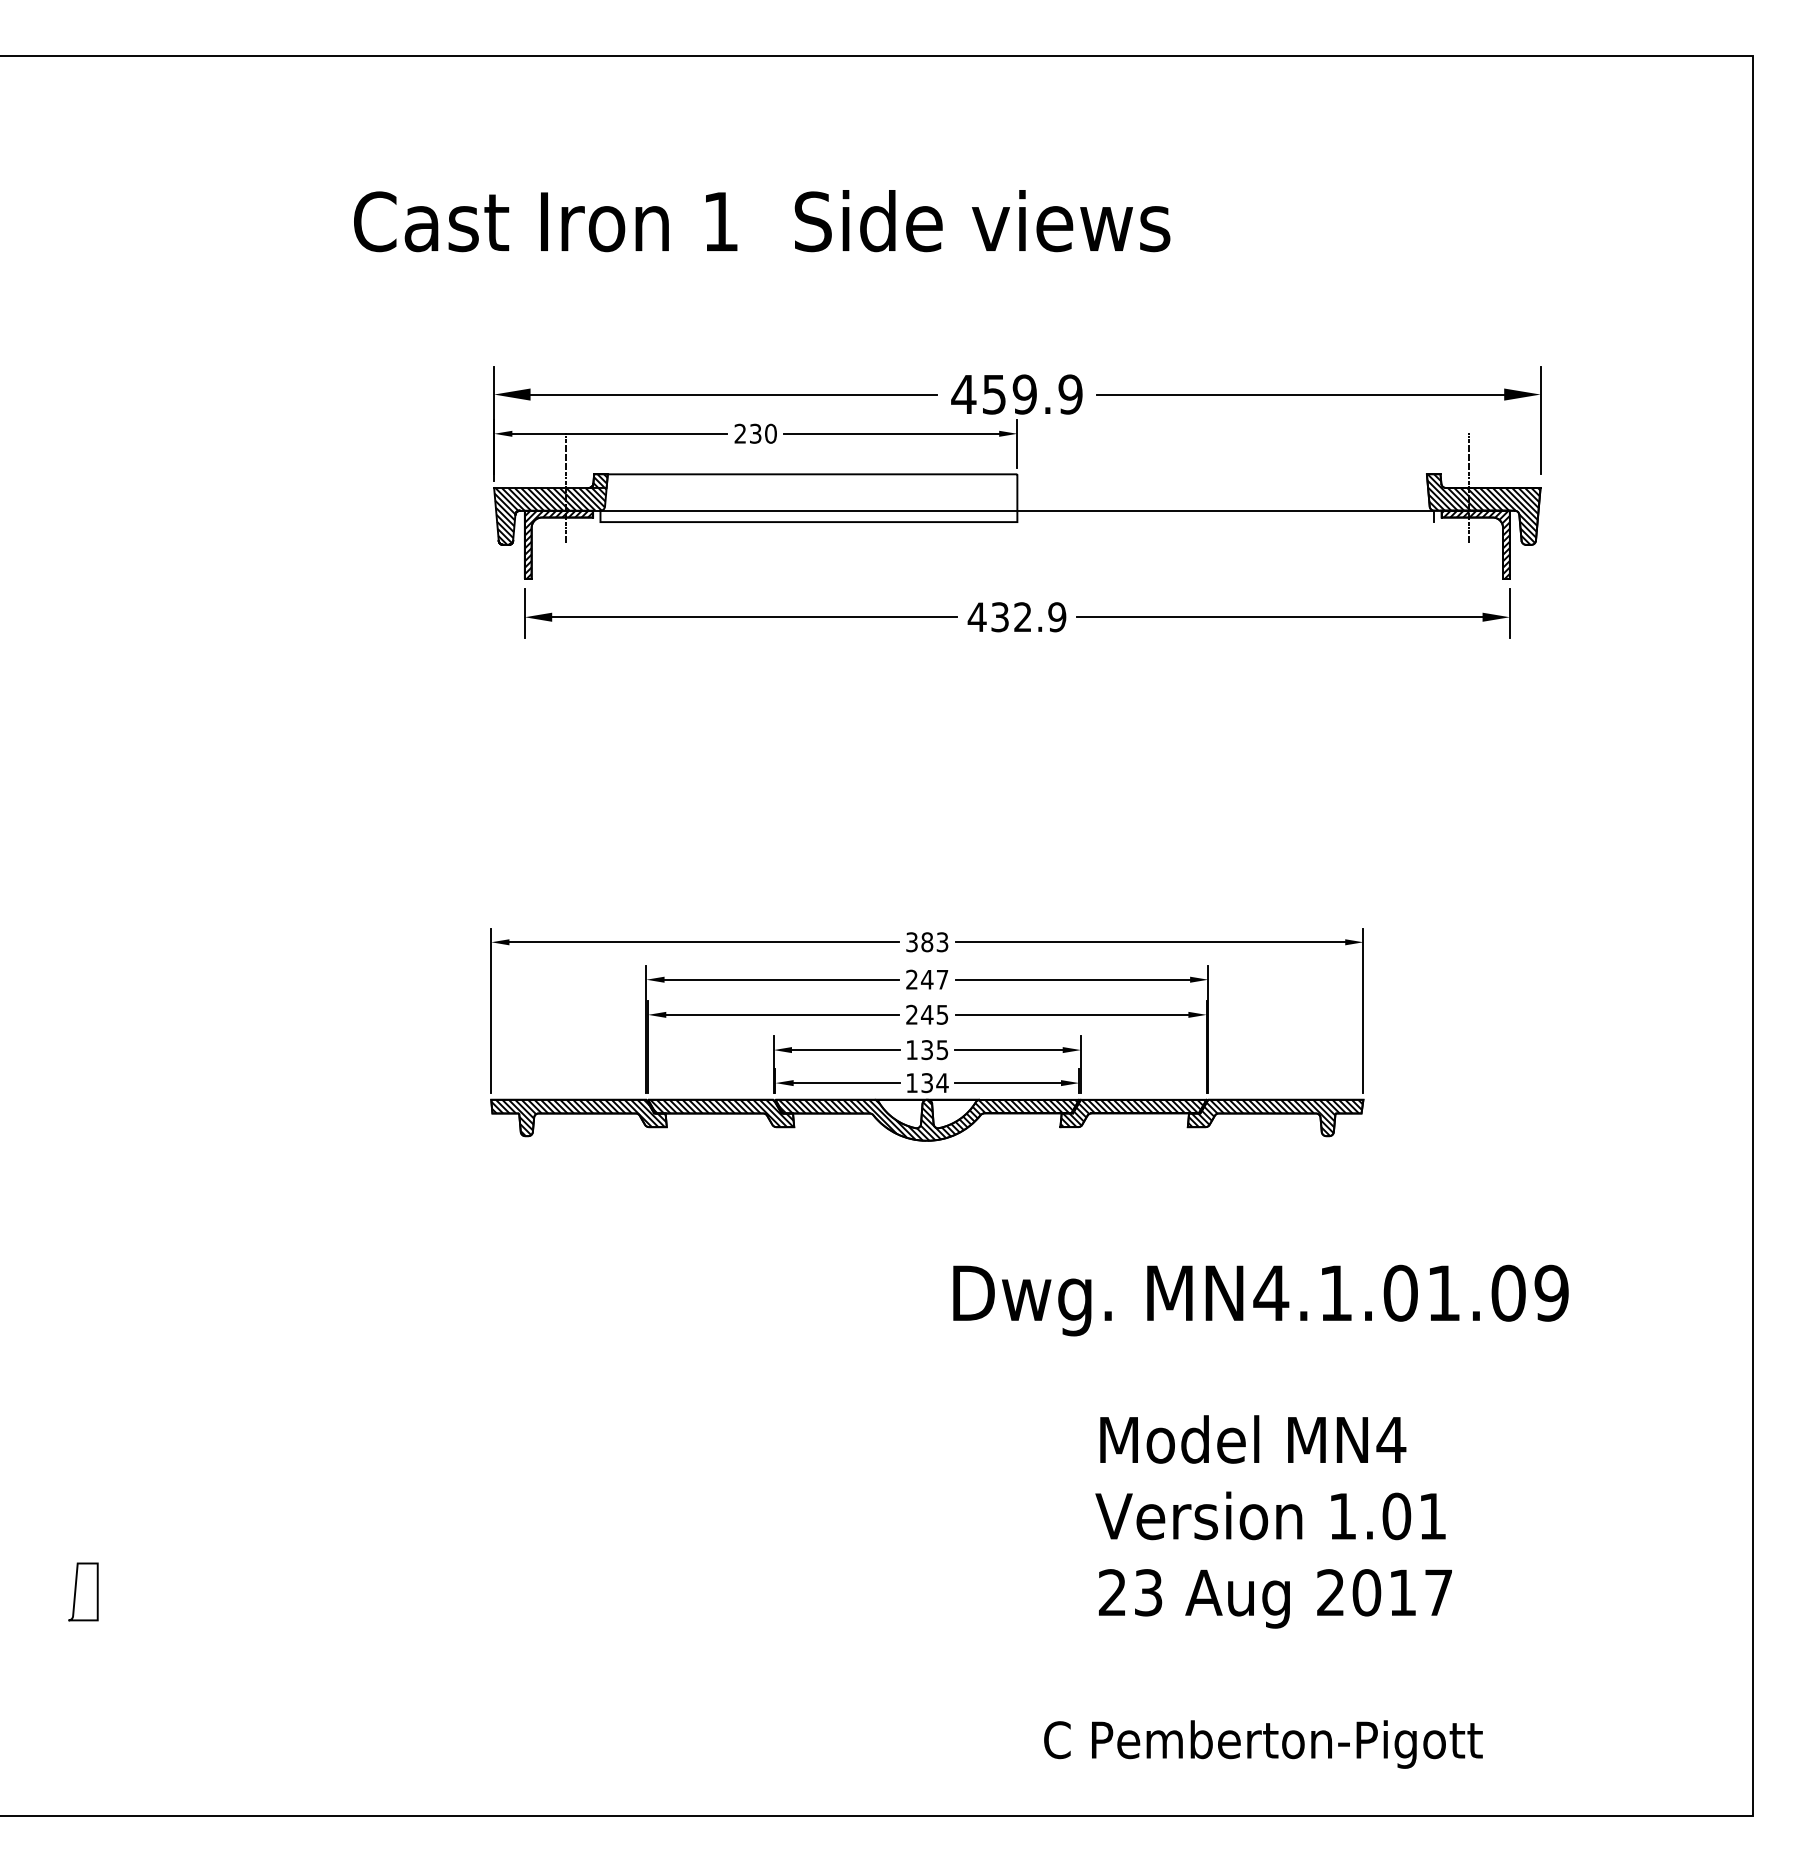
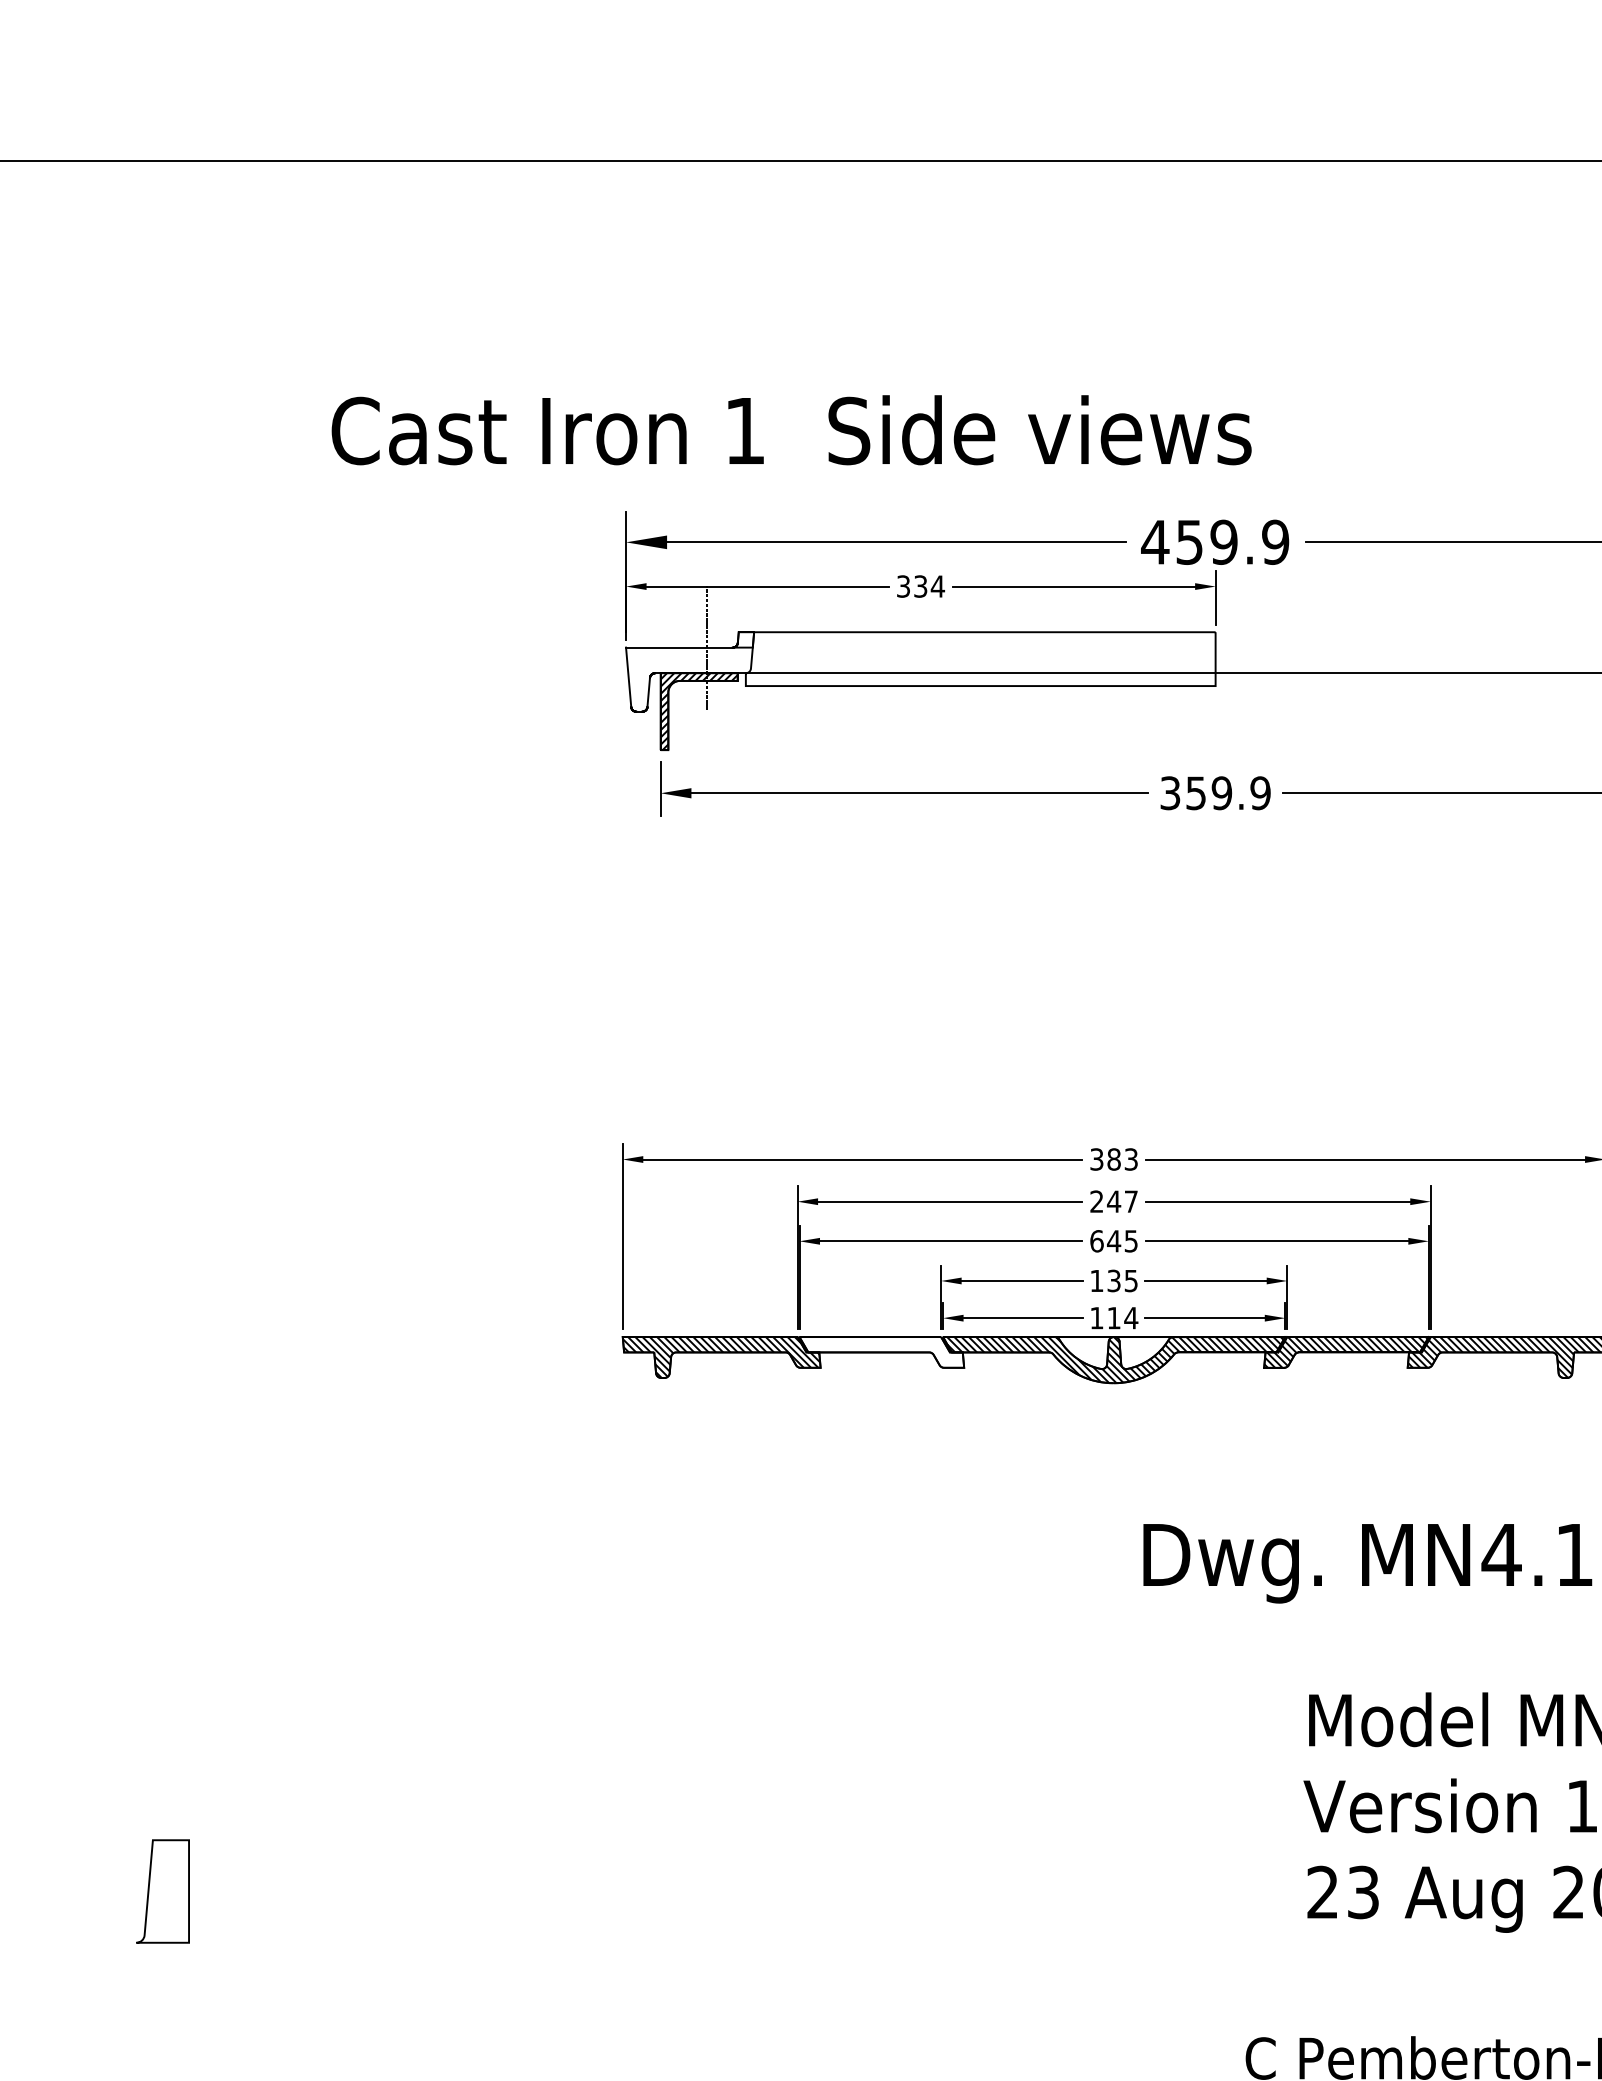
text: (762, 221) -> (792, 430), moved
text: (755, 433) -> (920, 586), 230 -> 334
hatch: (550, 509) -> (689, 671), removed
text: (999, 617) -> (1195, 793), 432.9 -> 359.9
text: (912, 1014) -> (1097, 1240), 245 -> 645
text: (926, 1083) -> (1113, 1318), 134 -> 114
hatch: (721, 1113) -> (882, 1352), removed
part: (83, 1591) -> (163, 1891), size x1.6

